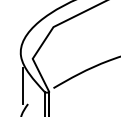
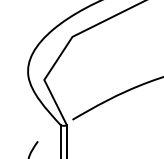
line: (23, 85) -> (31, 116), removed

